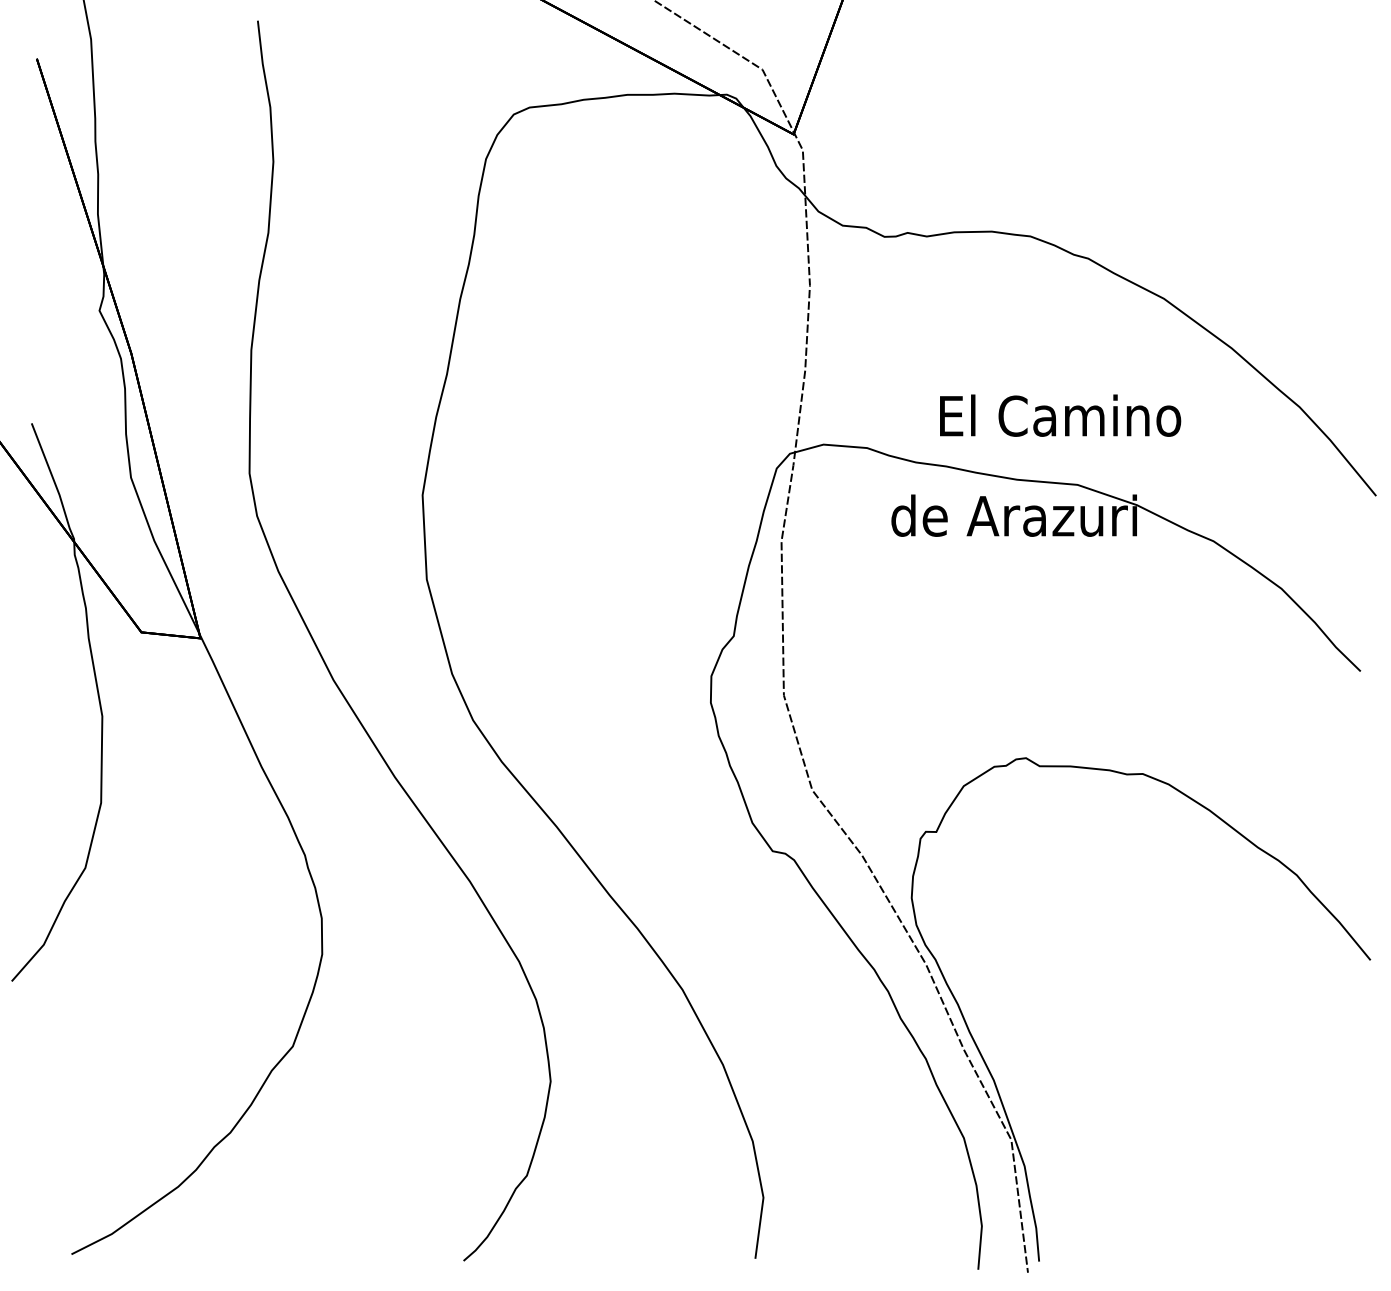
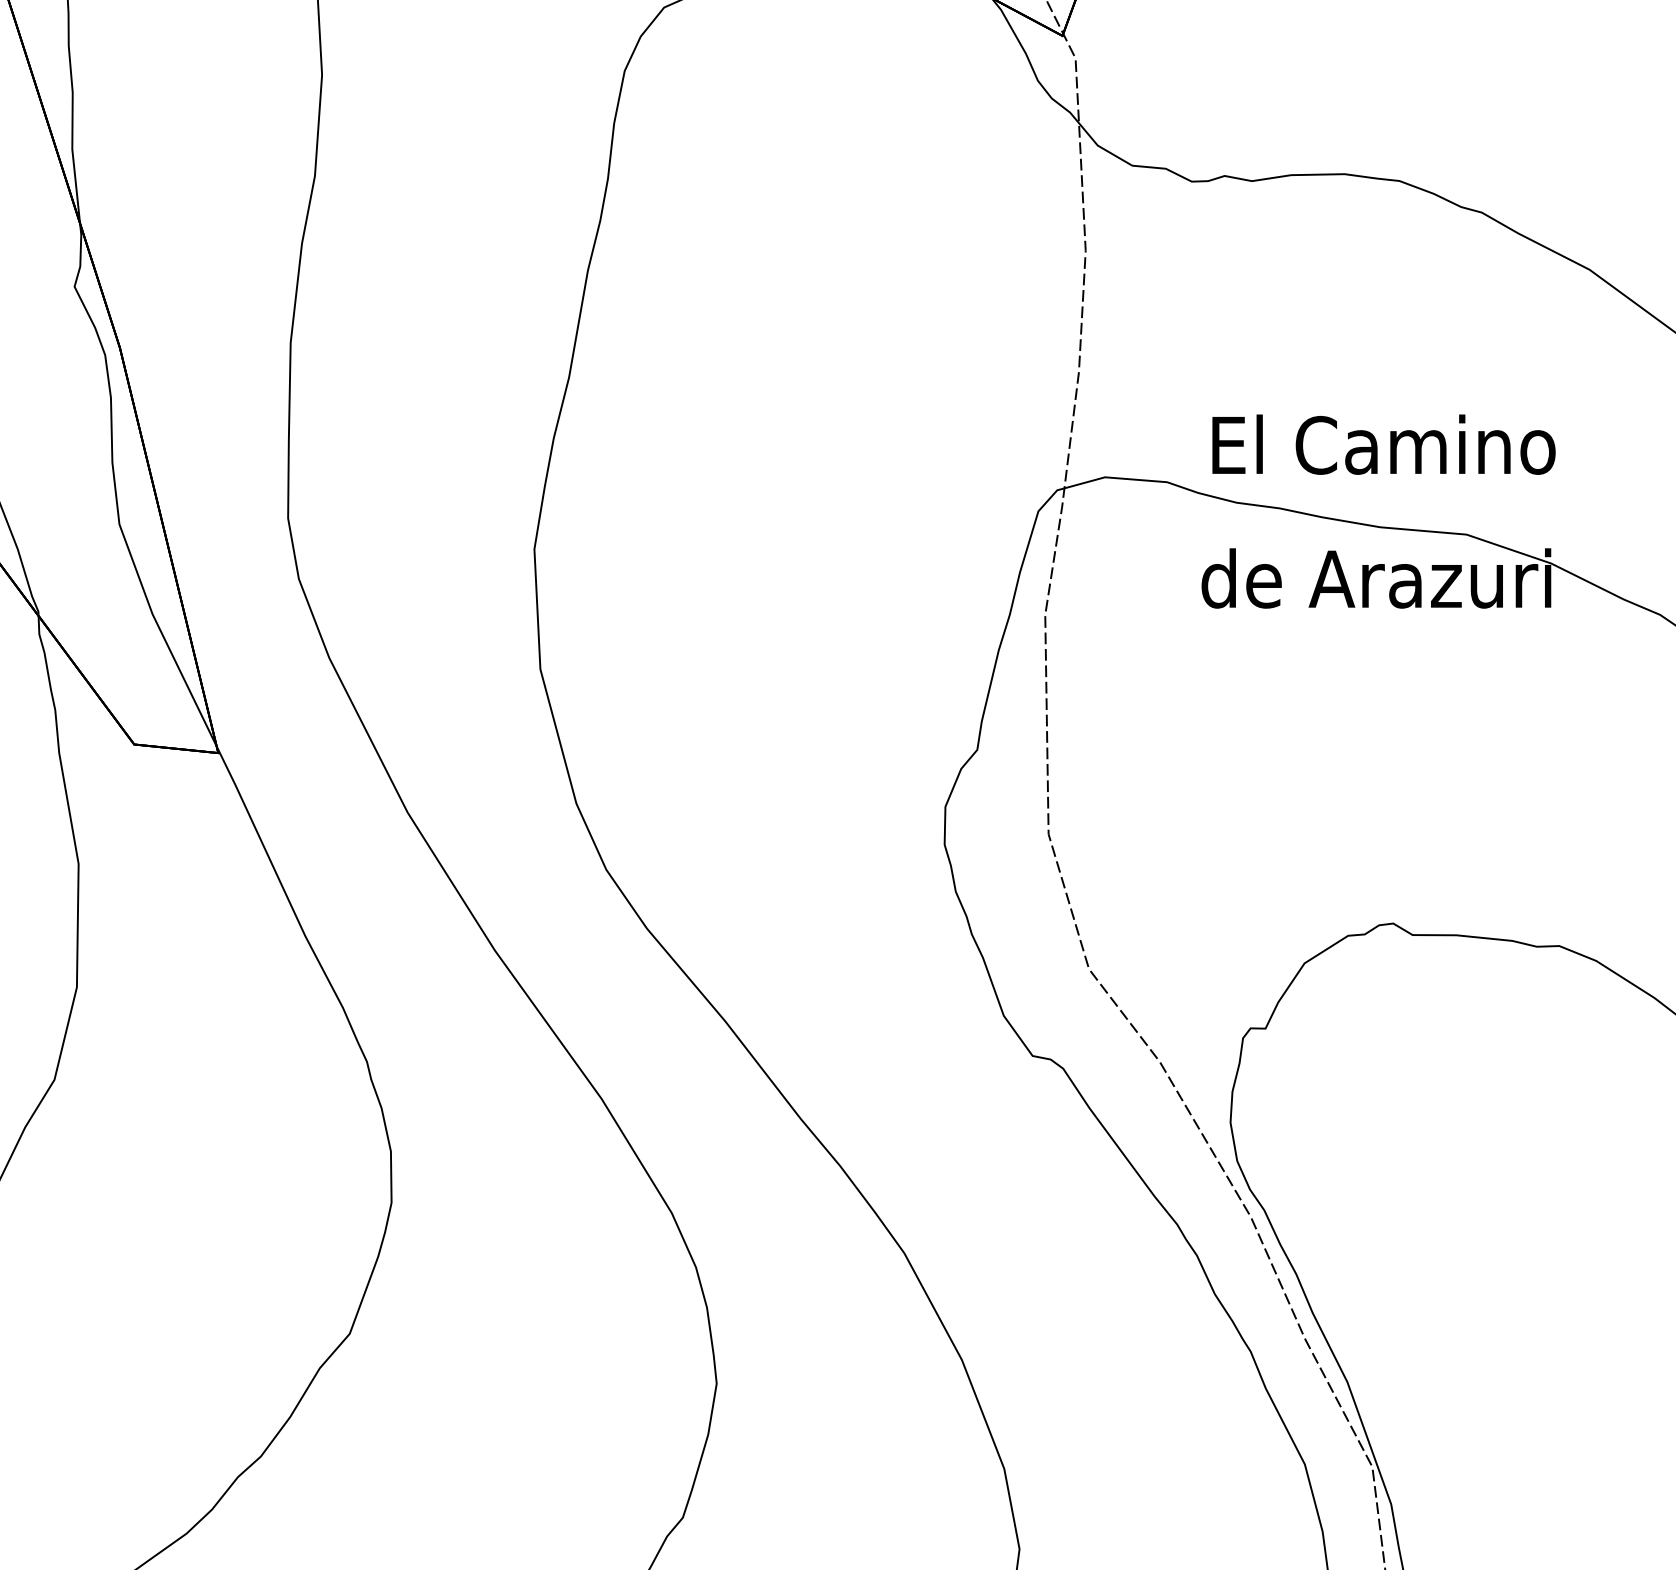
text: (1060, 415) -> (1383, 444), moved

